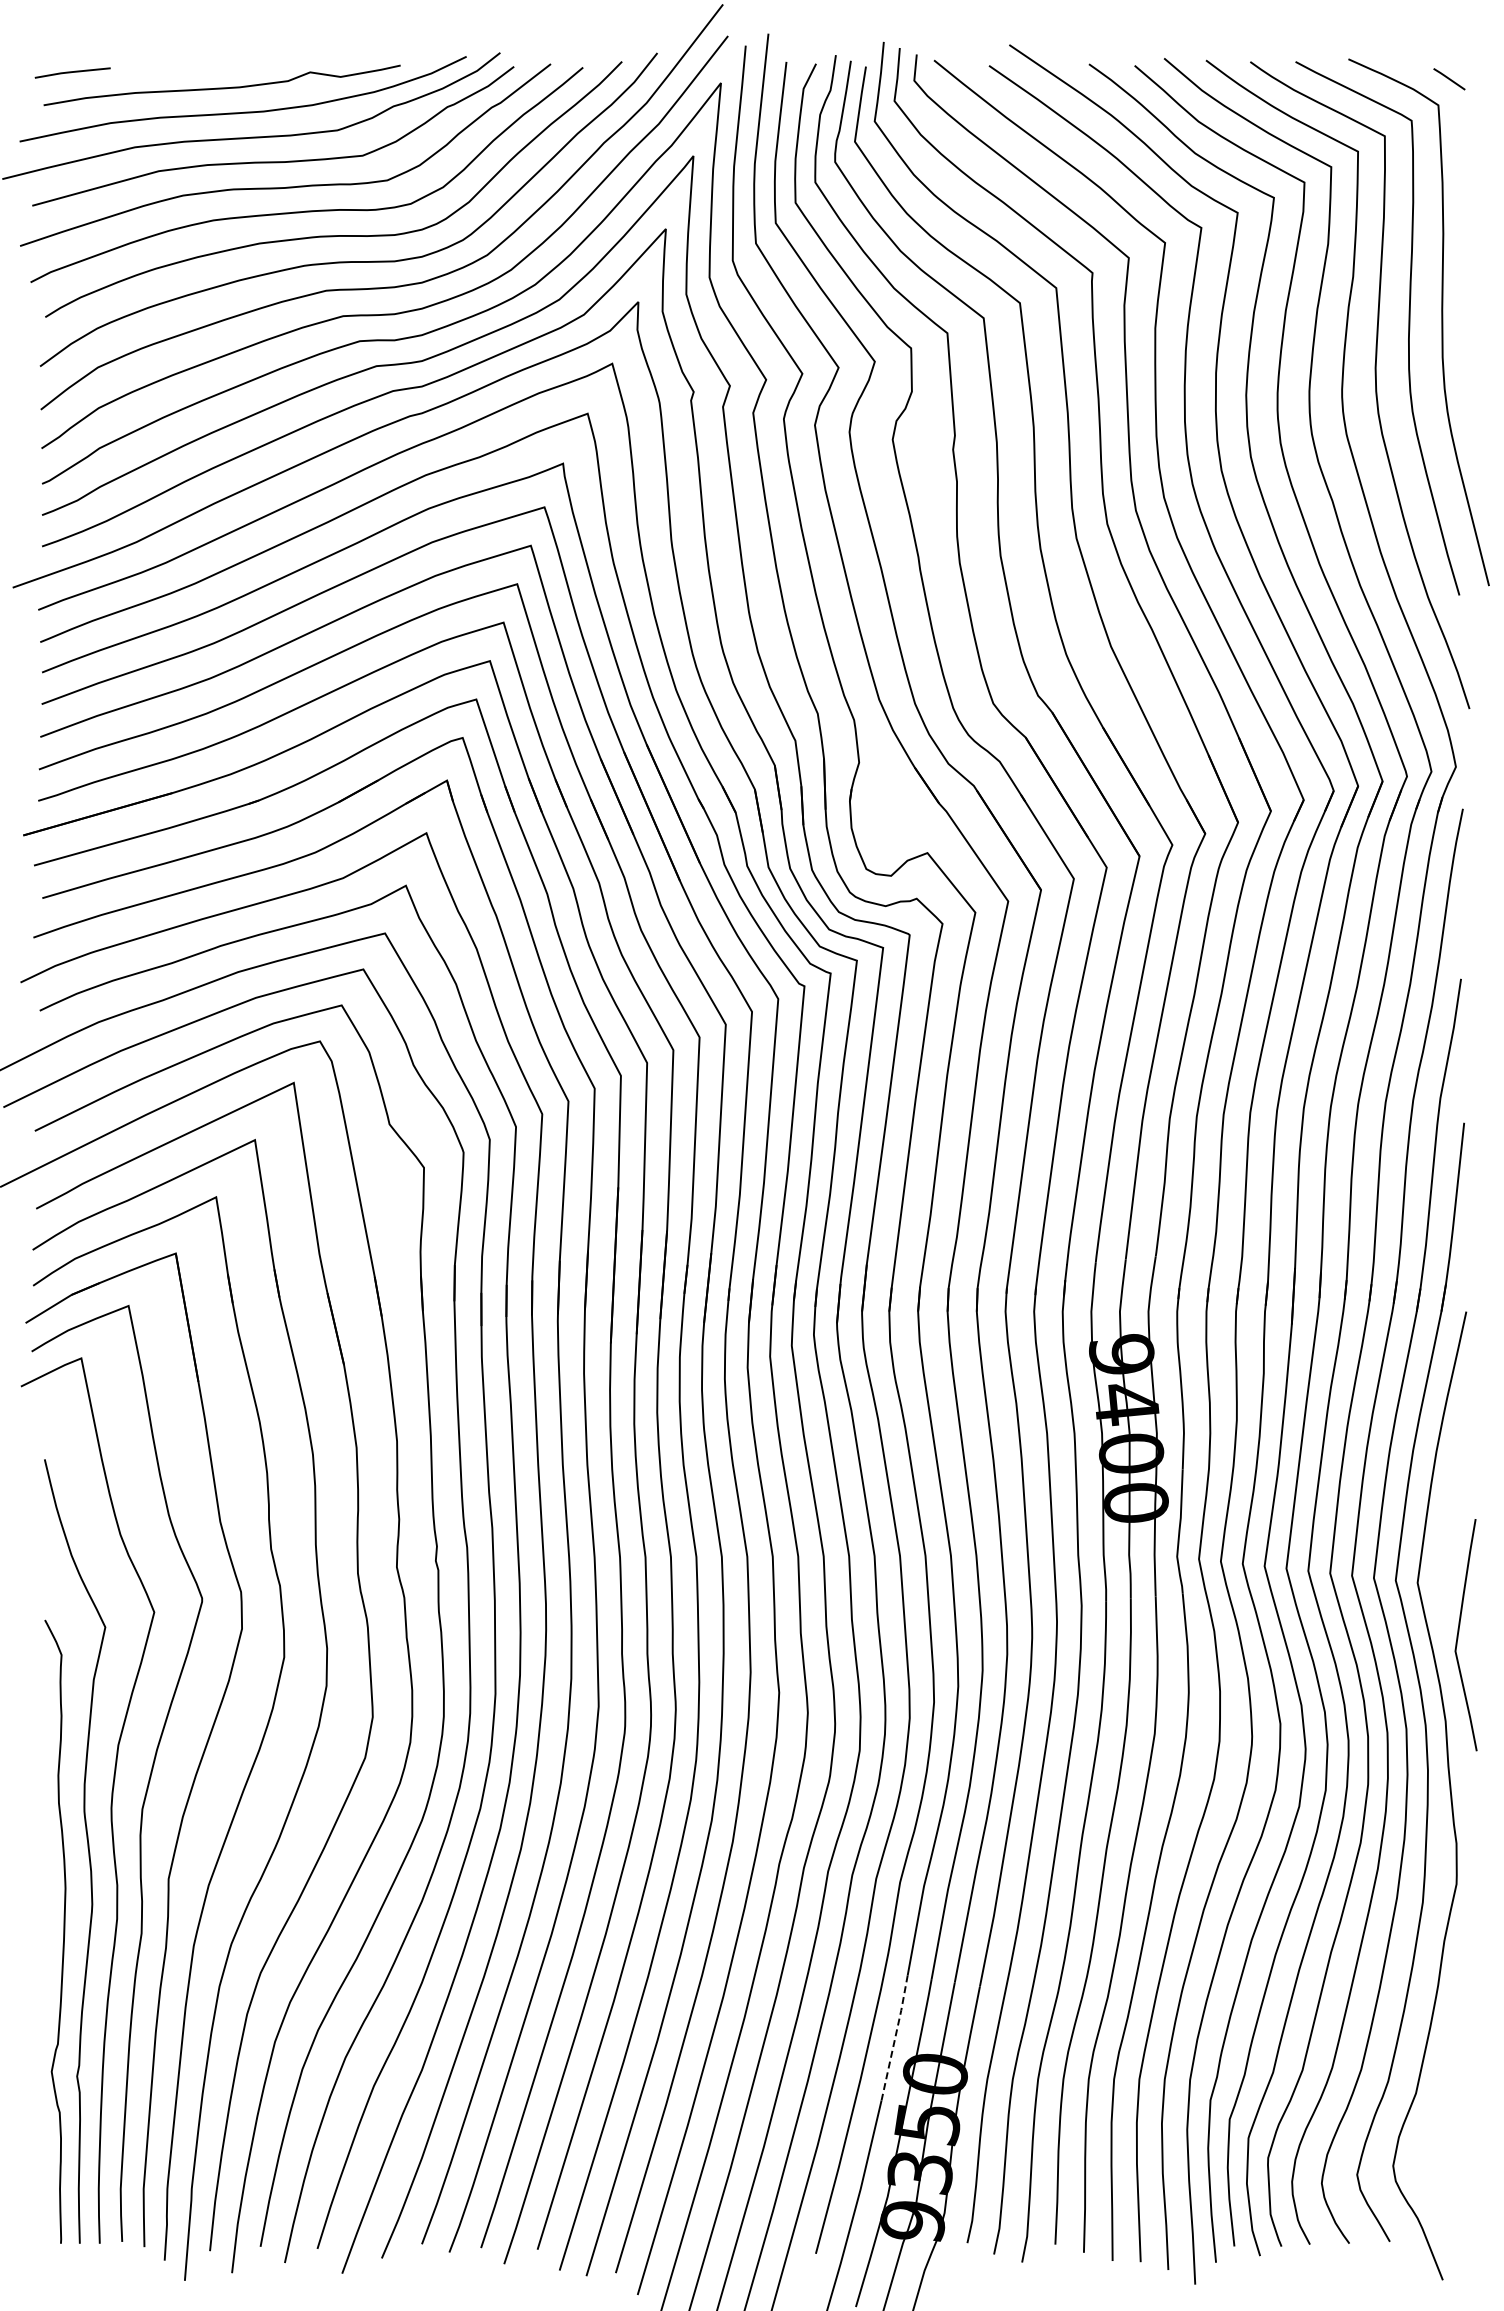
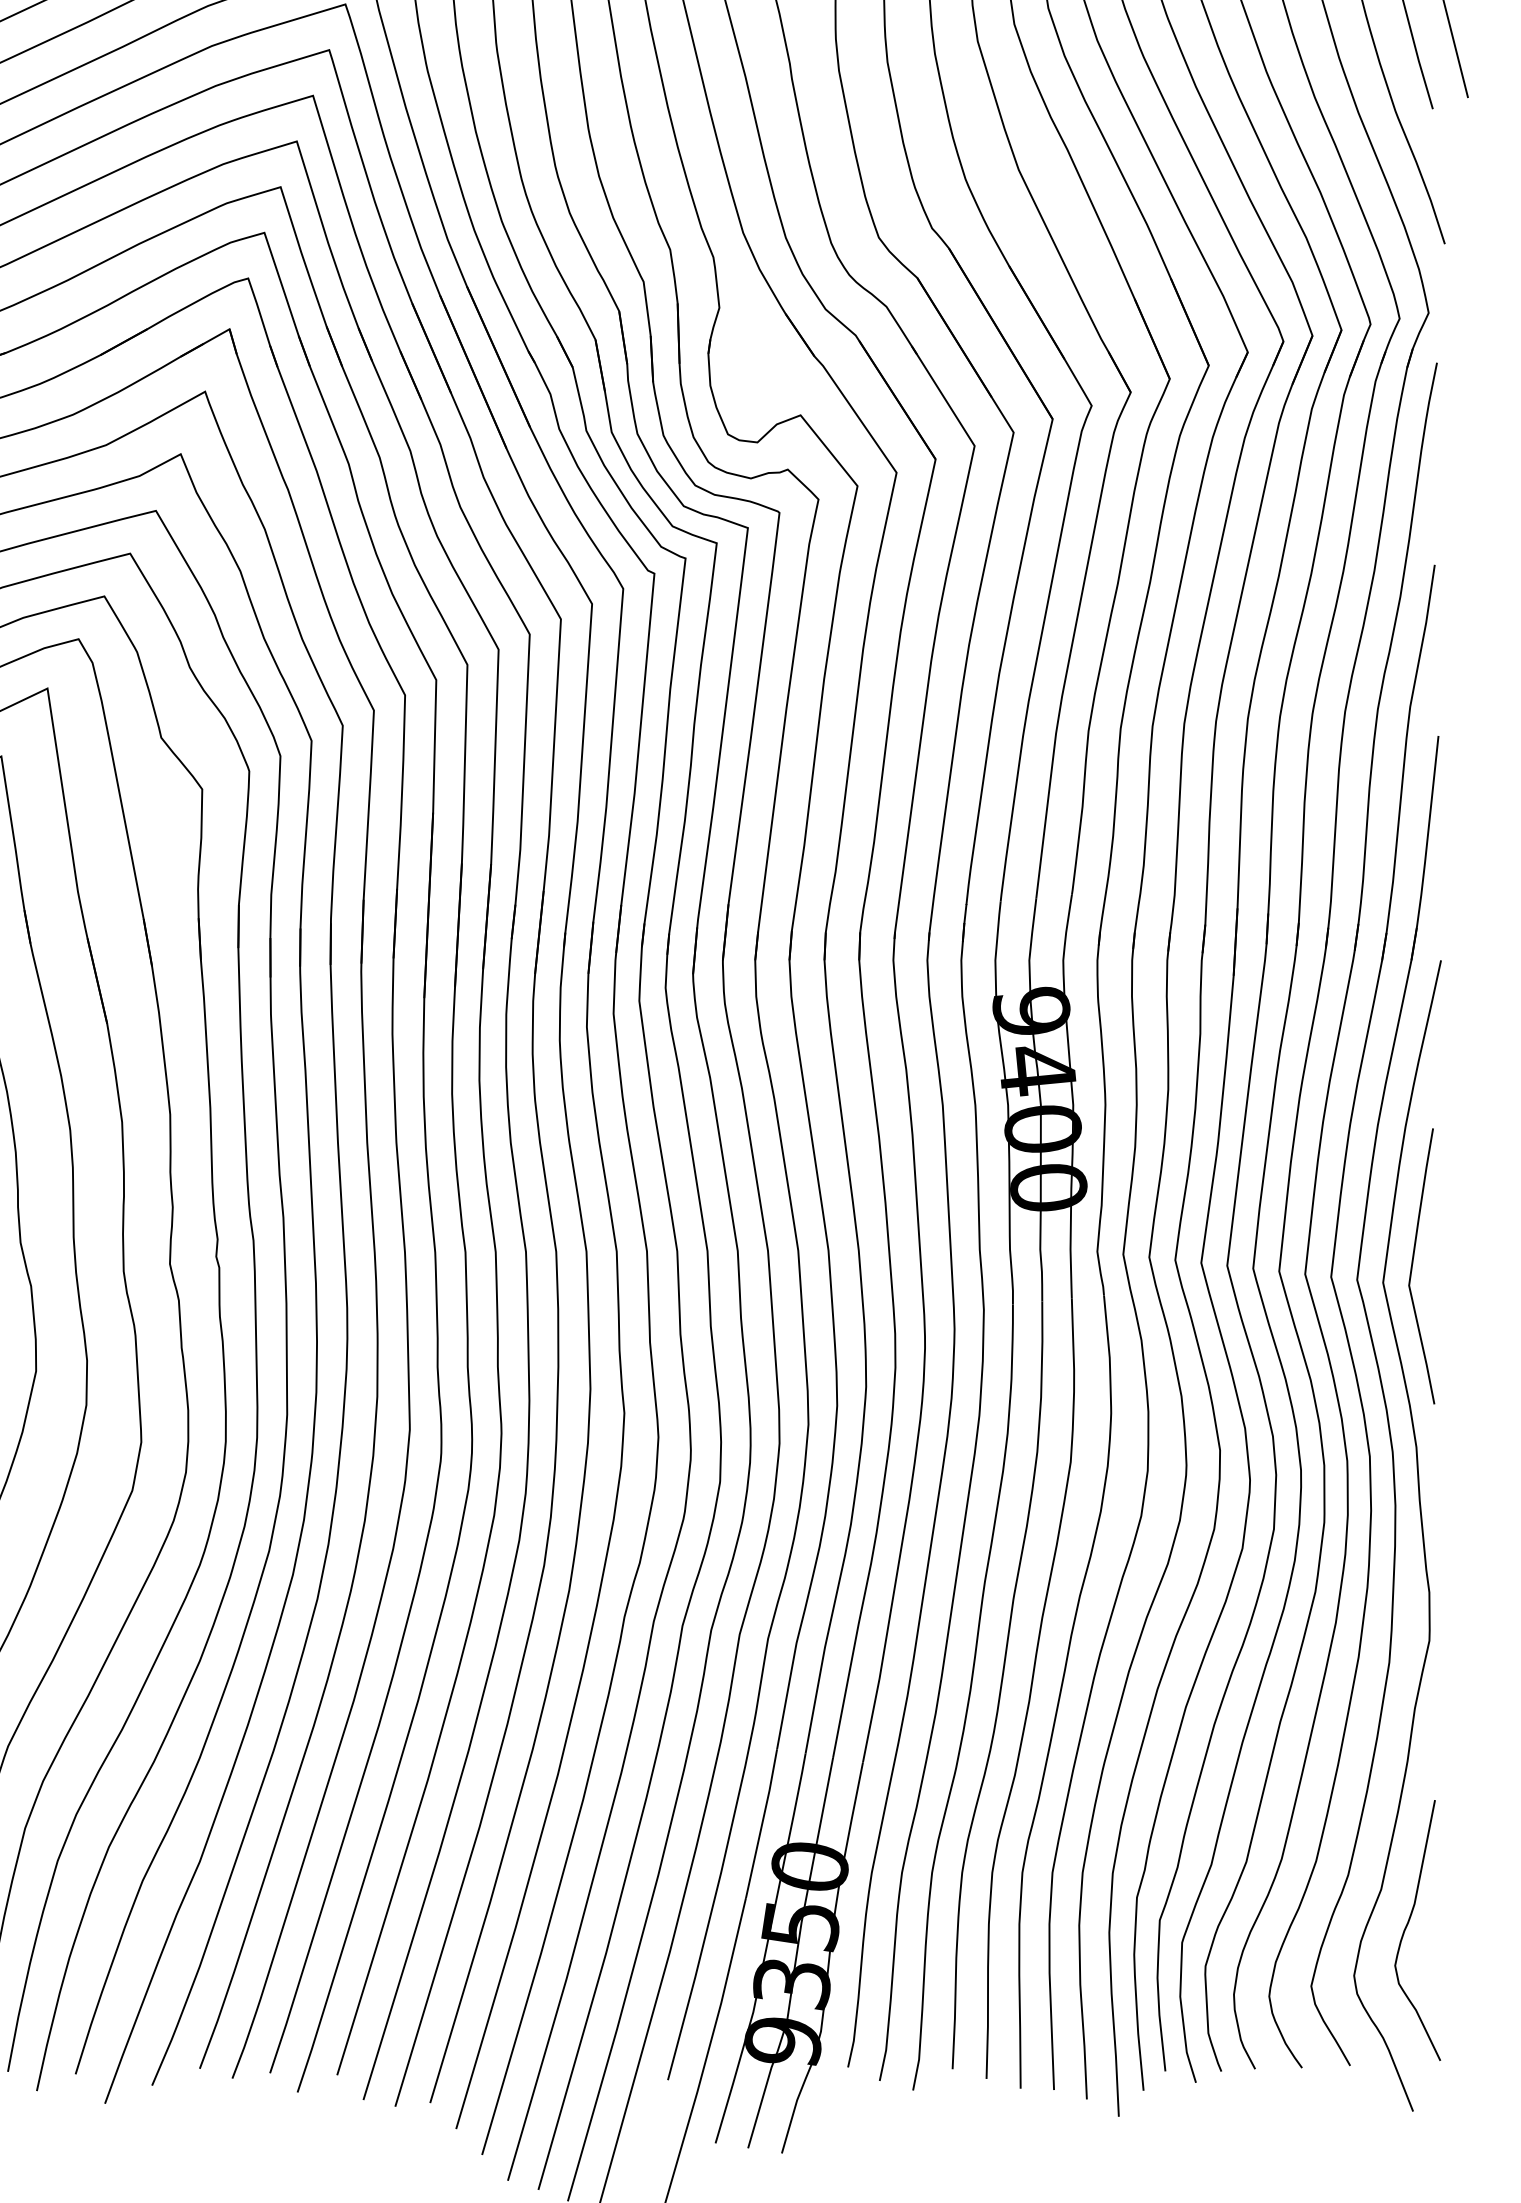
curve: (1459, 1632) -> (1413, 1263), moved
line: (895, 2038) -> (762, 1824), dashed -> solid
curve: (1438, 2124) -> (1407, 1926), added

